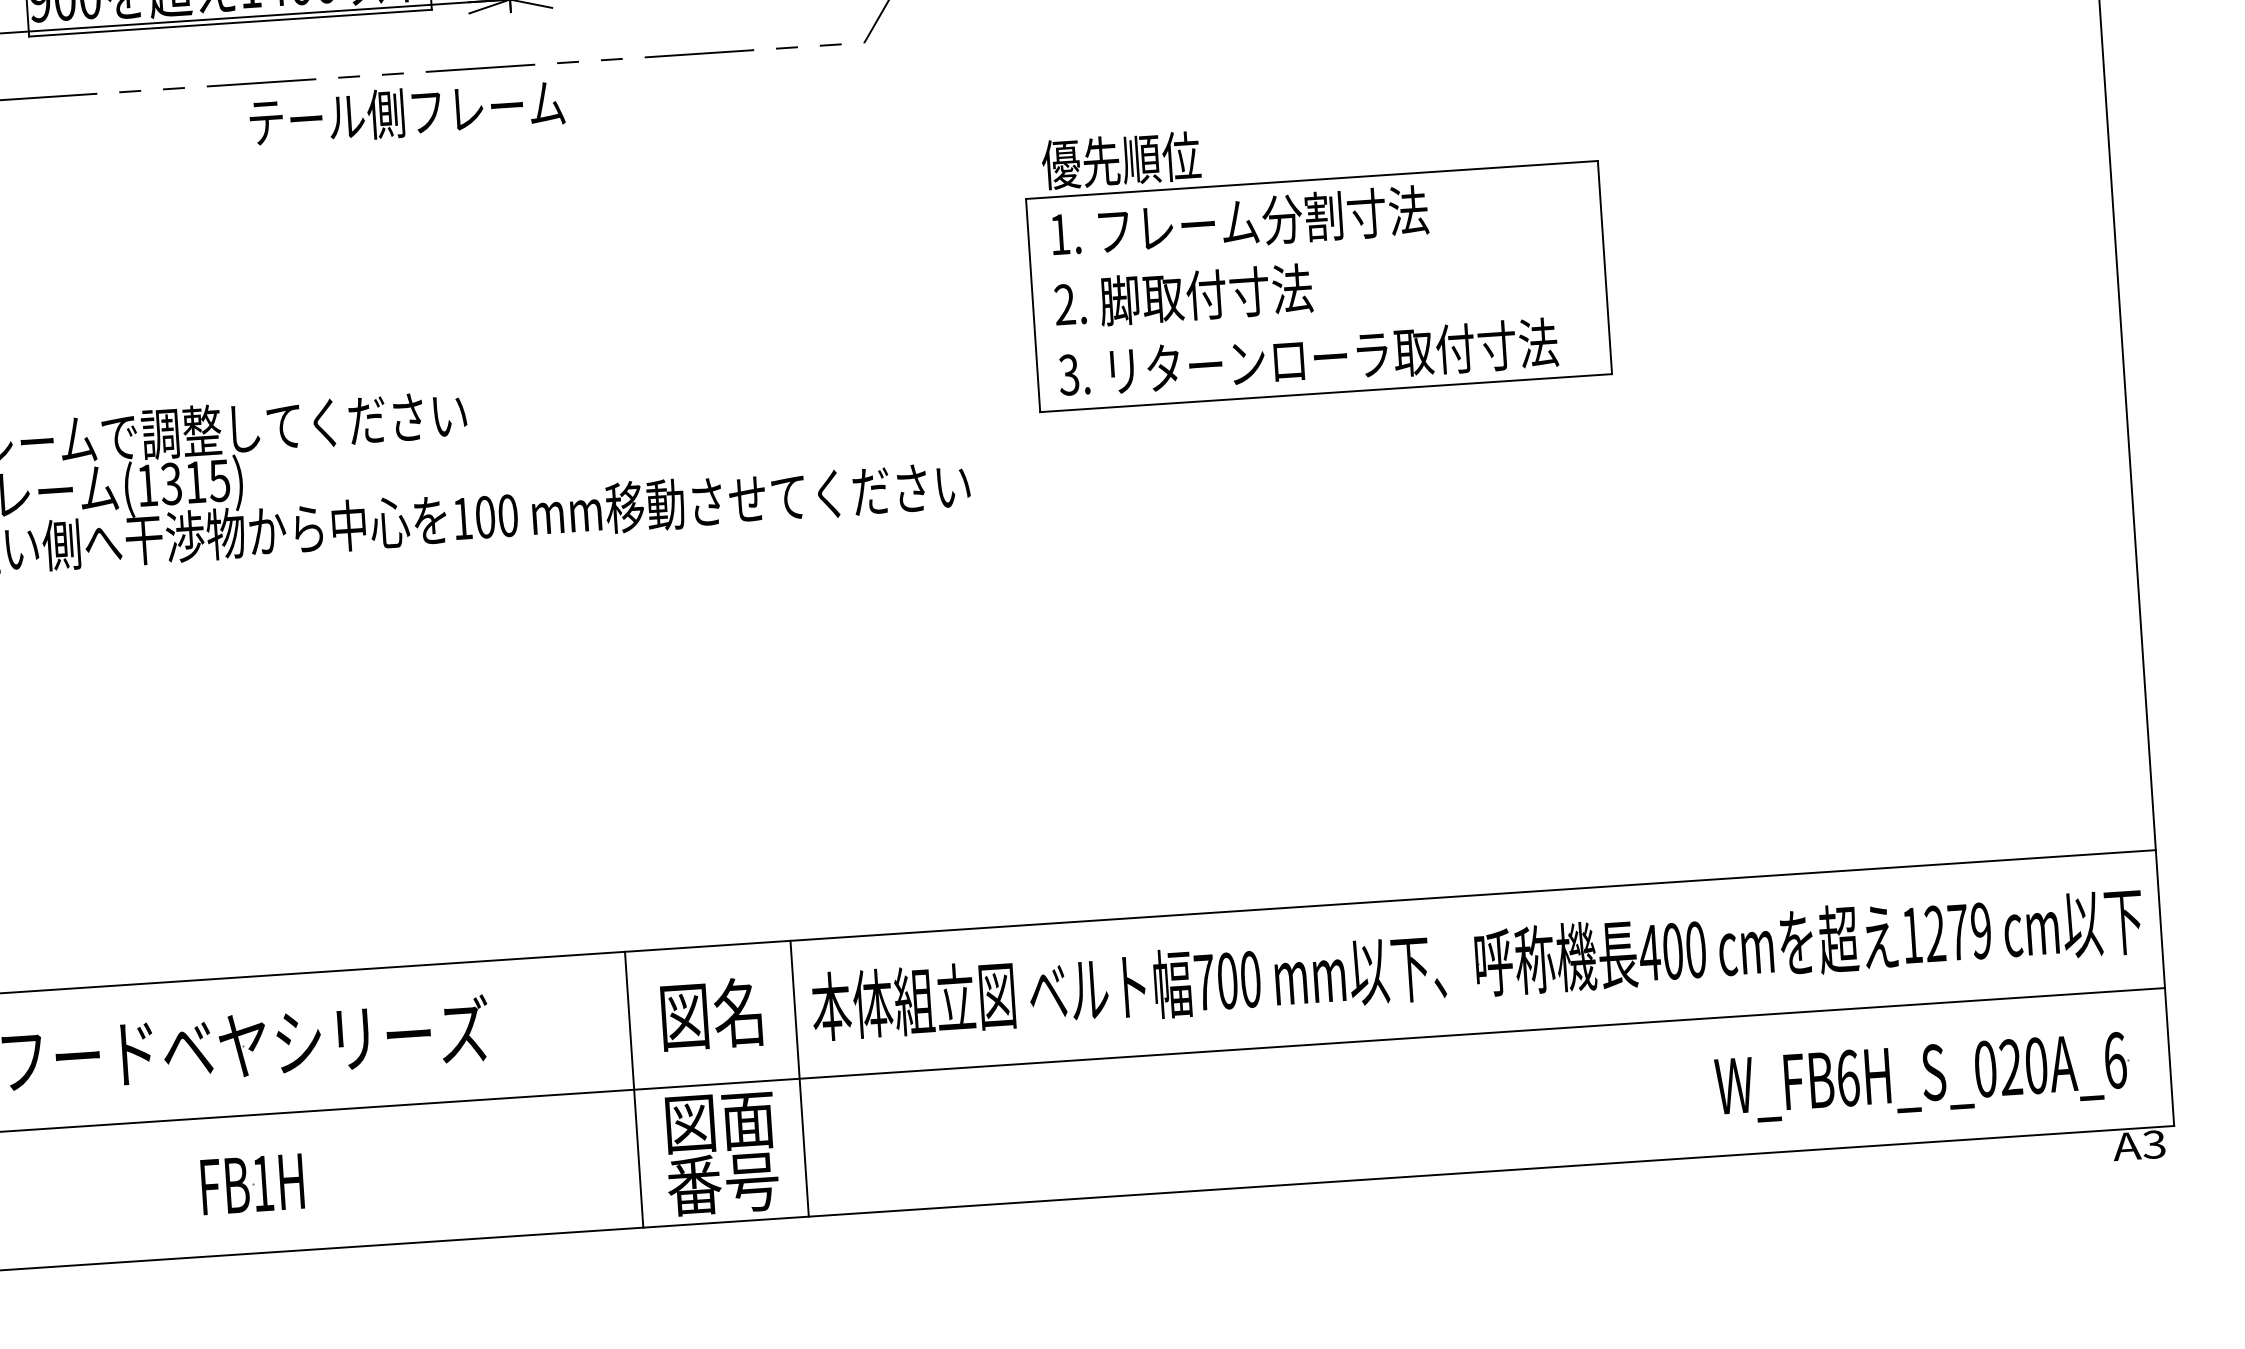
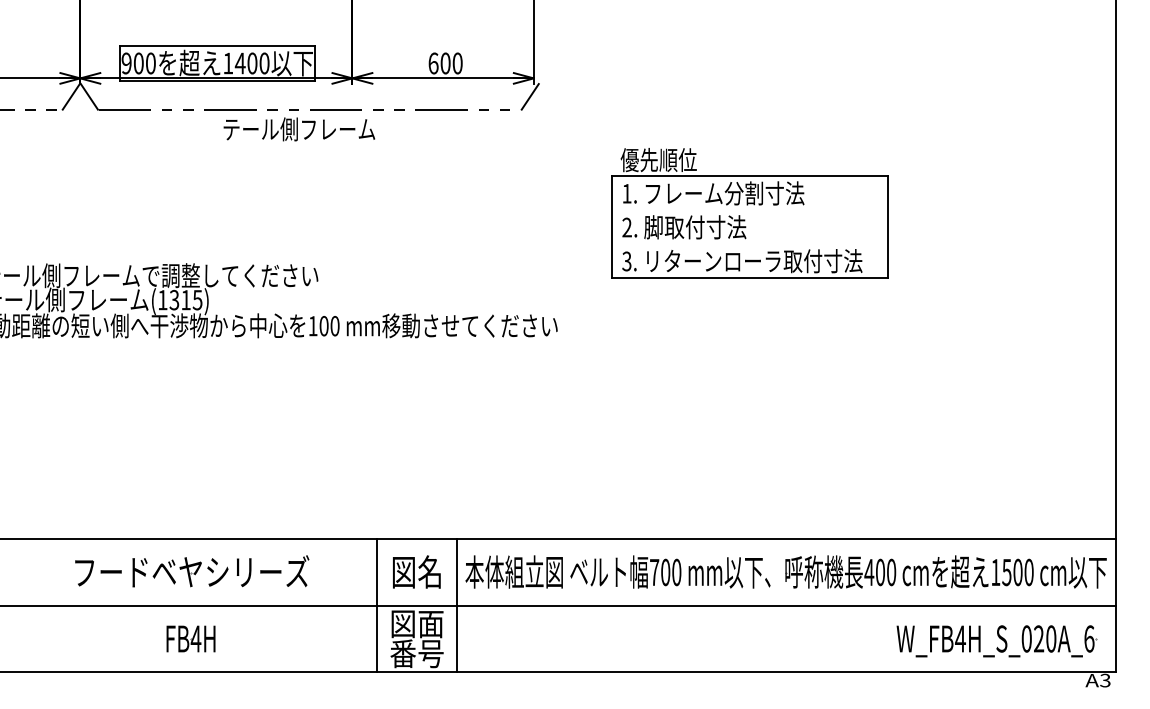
part: (1316, 258) -> (749, 213), moved
text: (1957, 932) -> (1017, 572), 1279 -> 1500
text: (1848, 1077) -> (960, 638), W_FB6H_S_020A_6 -> W_FB4H_S_020A_6
text: (261, 1182) -> (195, 638), FB1H -> FB4H

